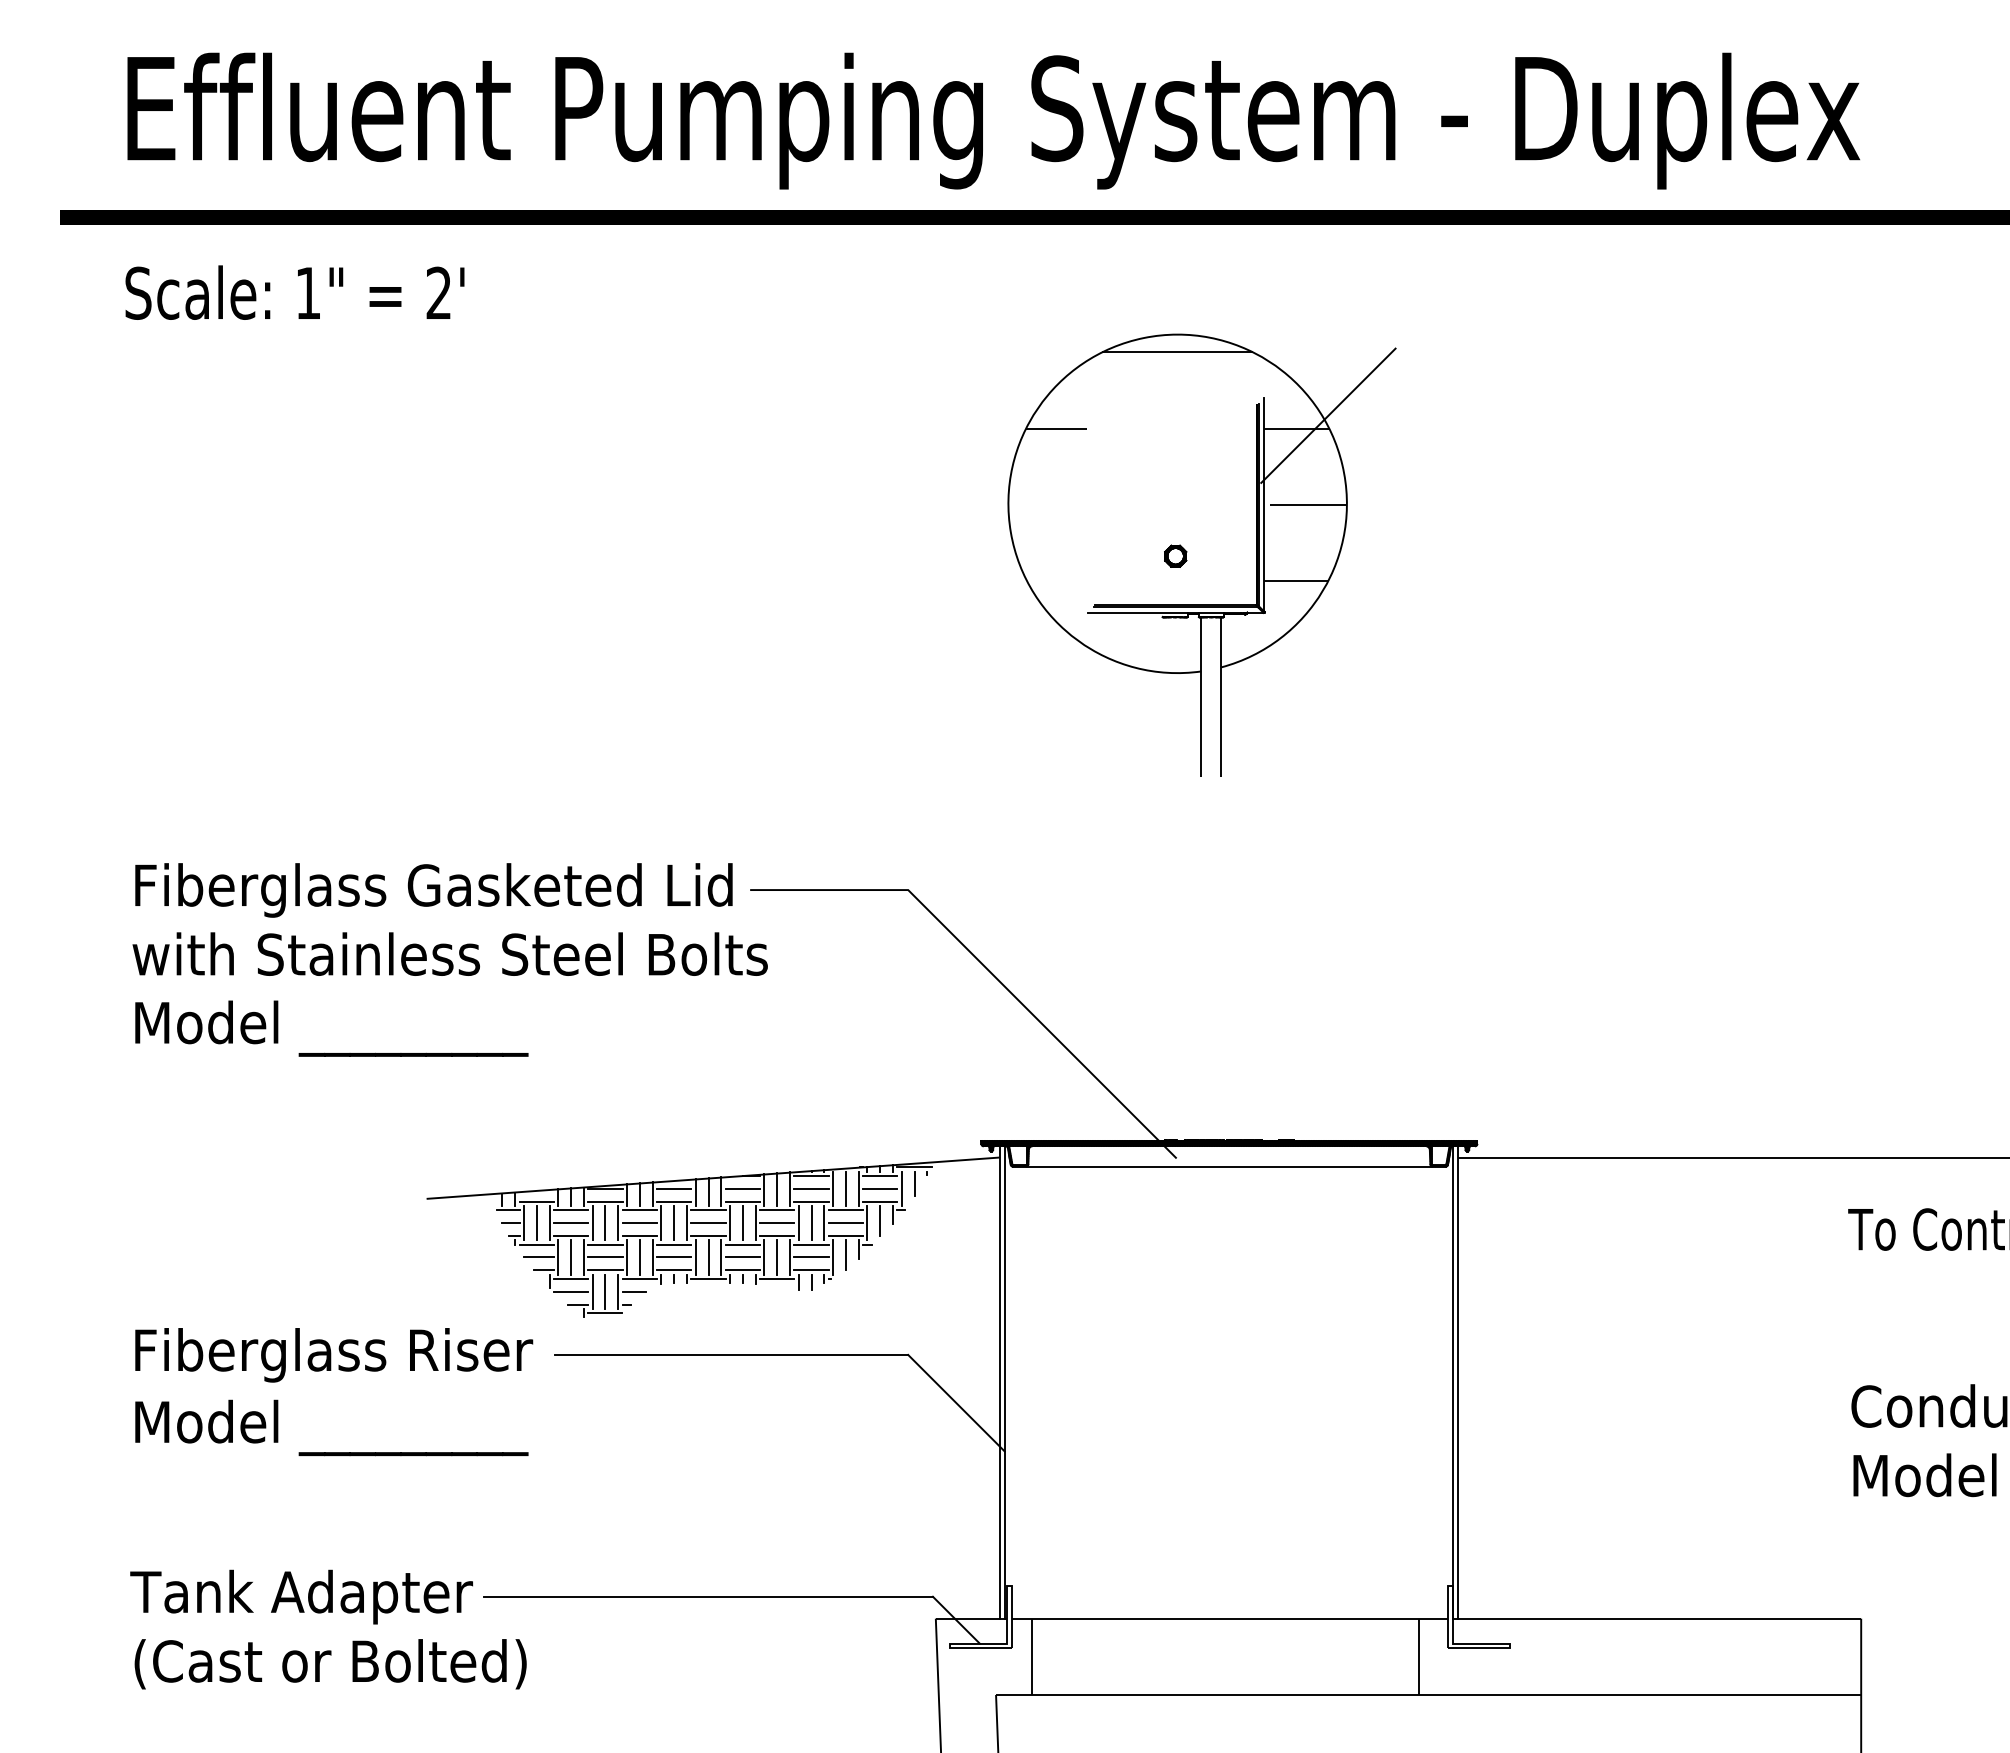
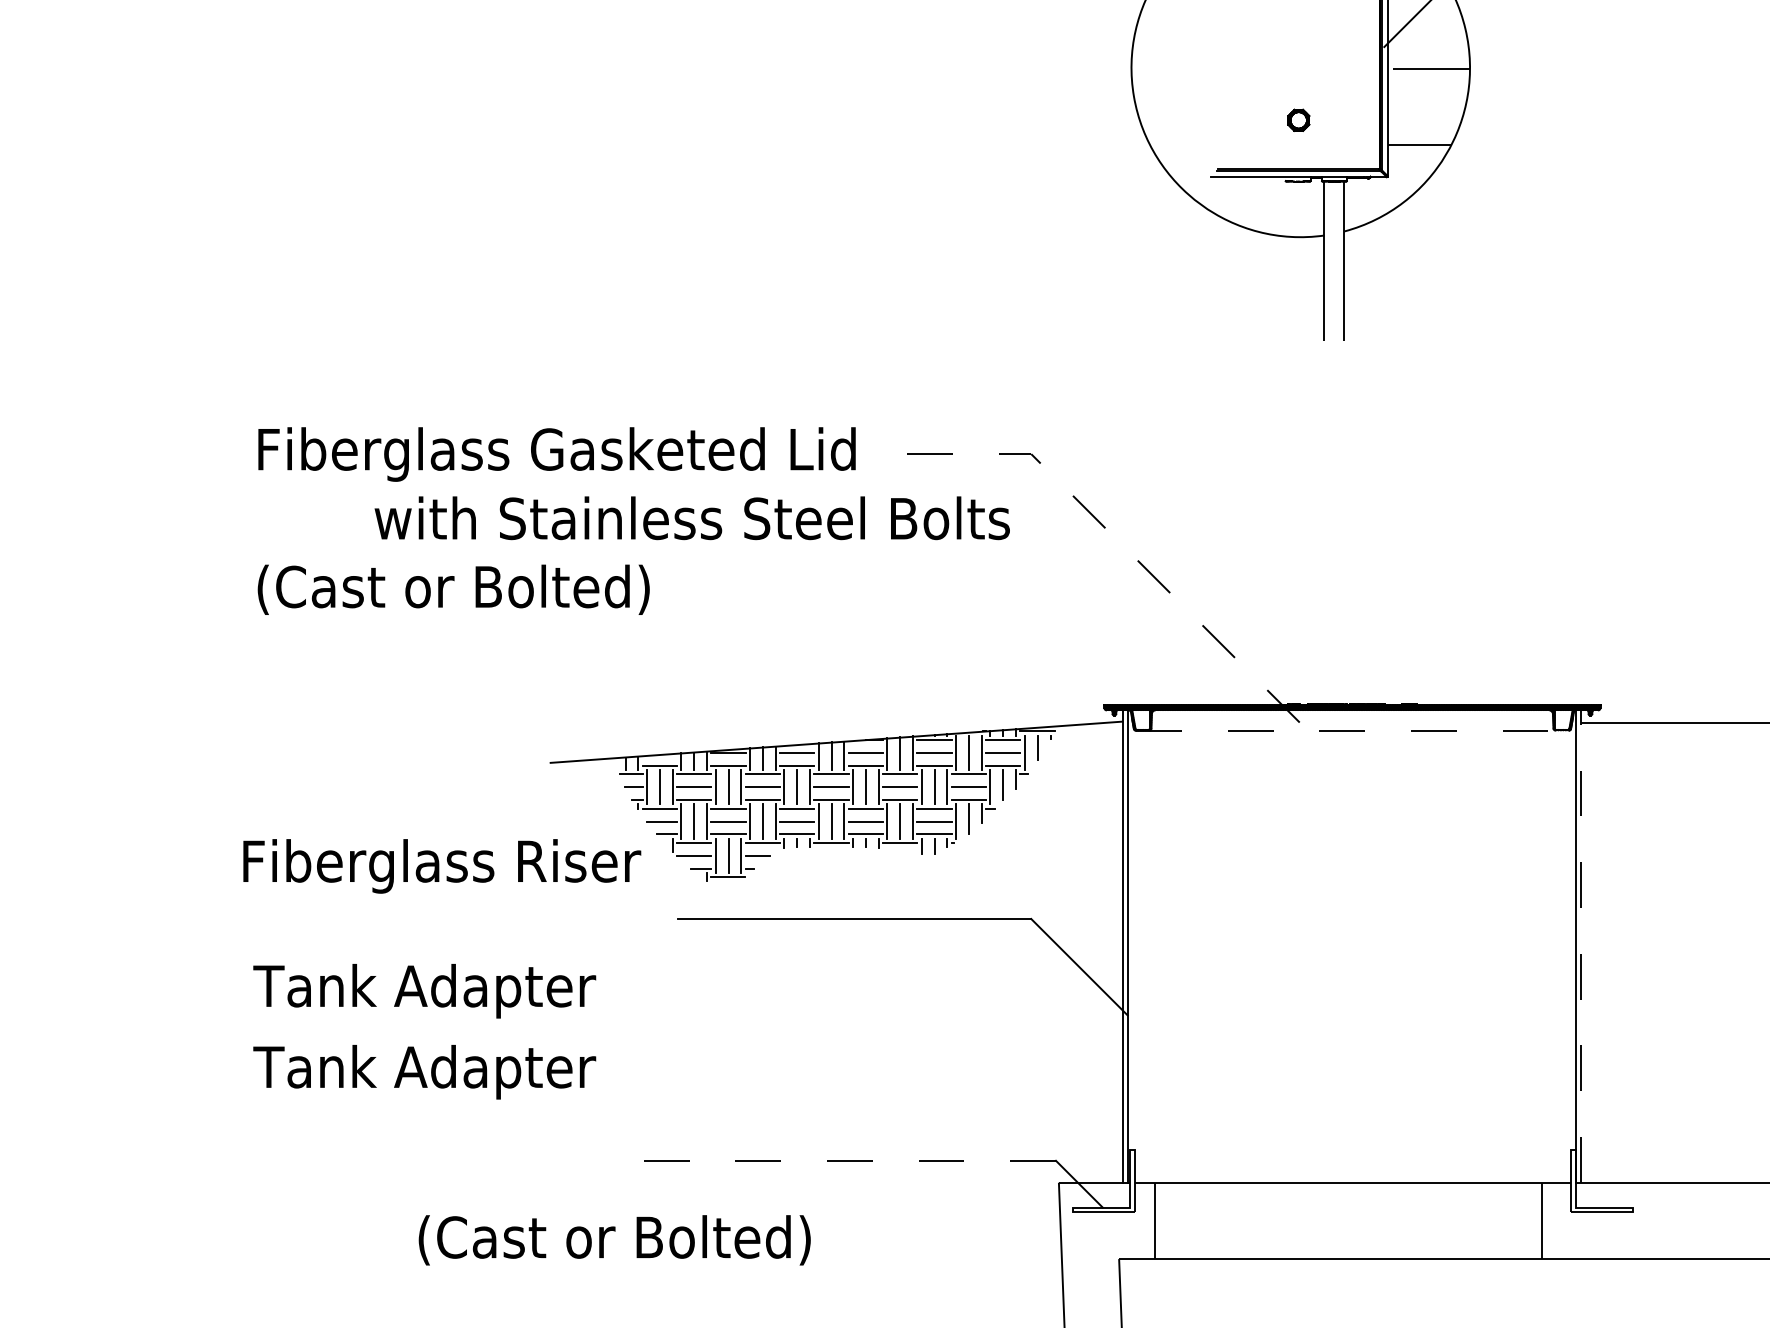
text: (449, 953) -> (691, 517), moved
line: (985, 967) -> (1108, 531), solid -> dashed
text: (331, 1028) -> (454, 592), Model _________ -> (Cast or Bolted)
line: (1229, 1166) -> (1352, 730), solid -> dashed
text: (334, 1355) -> (442, 866), moved
line: (1458, 1382) -> (1581, 946), solid -> dashed
text: (329, 1427) -> (452, 991), Model _________ -> Tank Adapter
text: (301, 1596) -> (424, 1071), moved
line: (708, 1596) -> (831, 1160), solid -> dashed
text: (330, 1664) -> (614, 1240), moved

